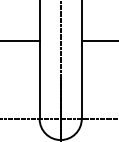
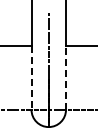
line: (39, 79) -> (31, 77), solid -> dashed
line: (82, 79) -> (66, 77), solid -> dashed

